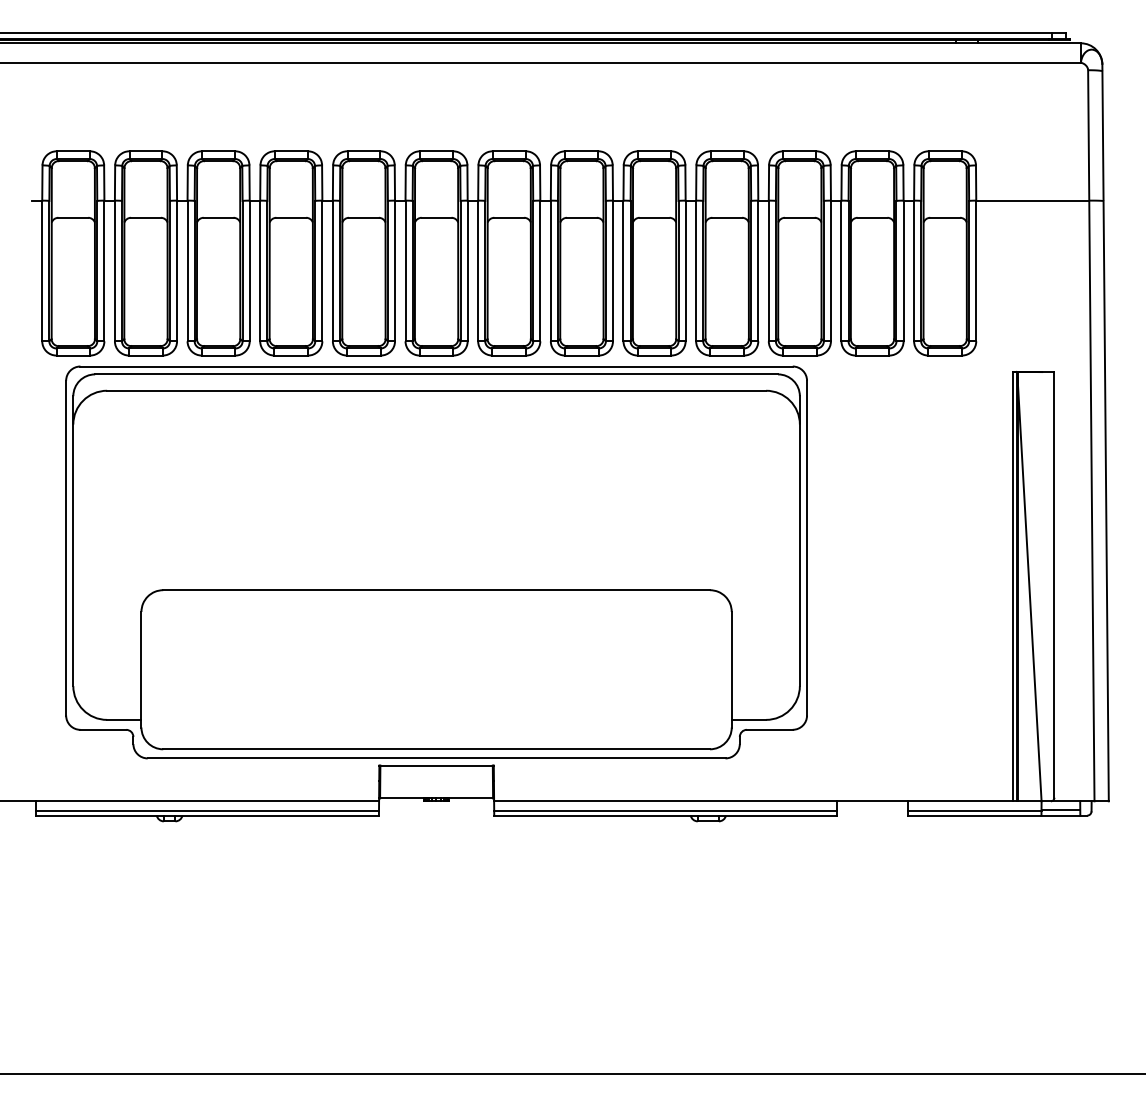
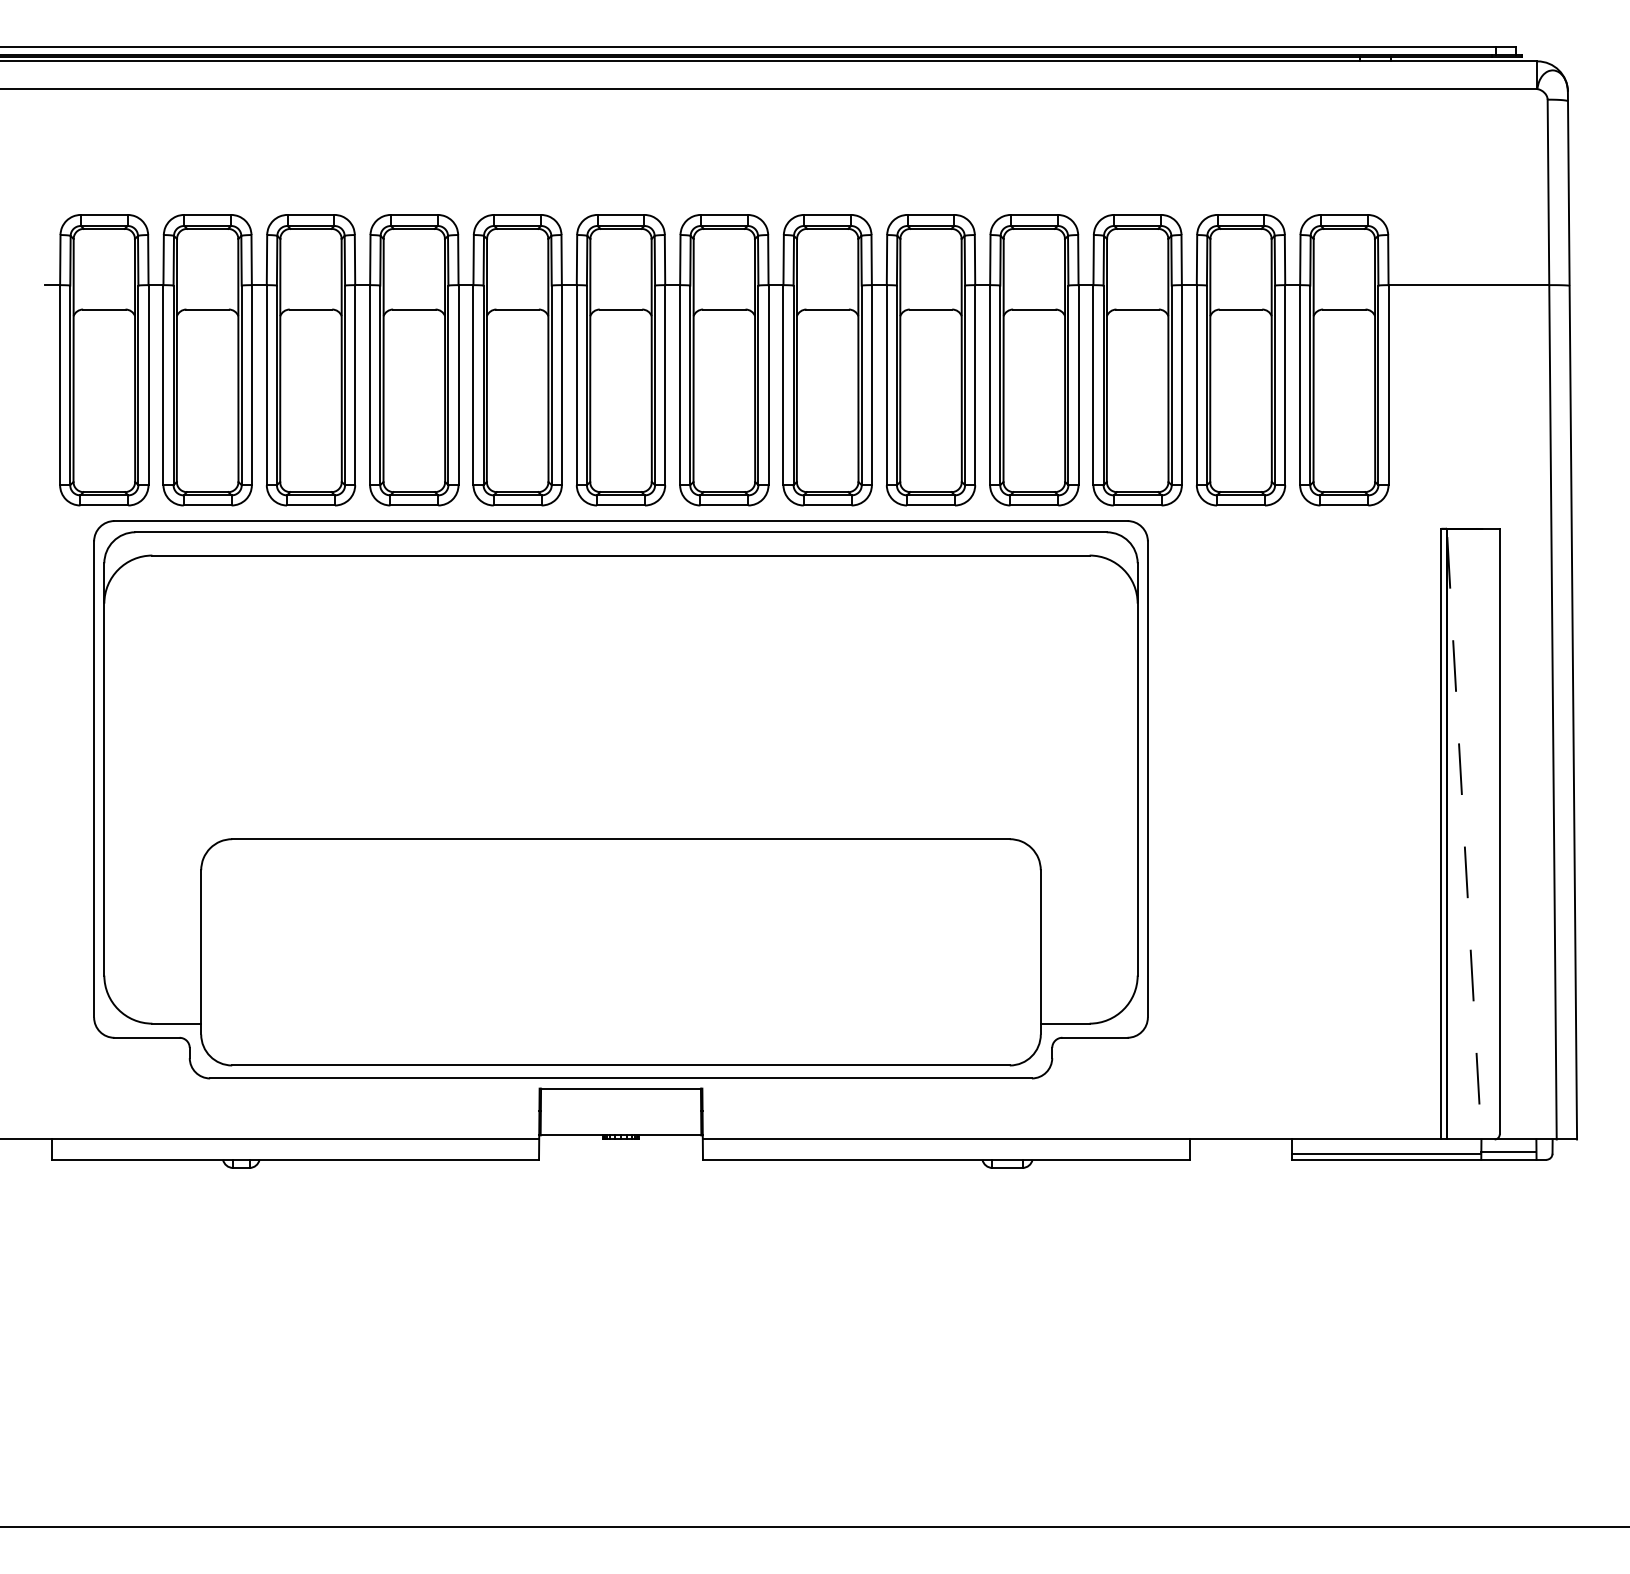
line: (1029, 589) -> (1464, 838), solid -> dashed
line: (207, 811) -> (295, 1153), removed
line: (665, 811) -> (946, 1153), removed

